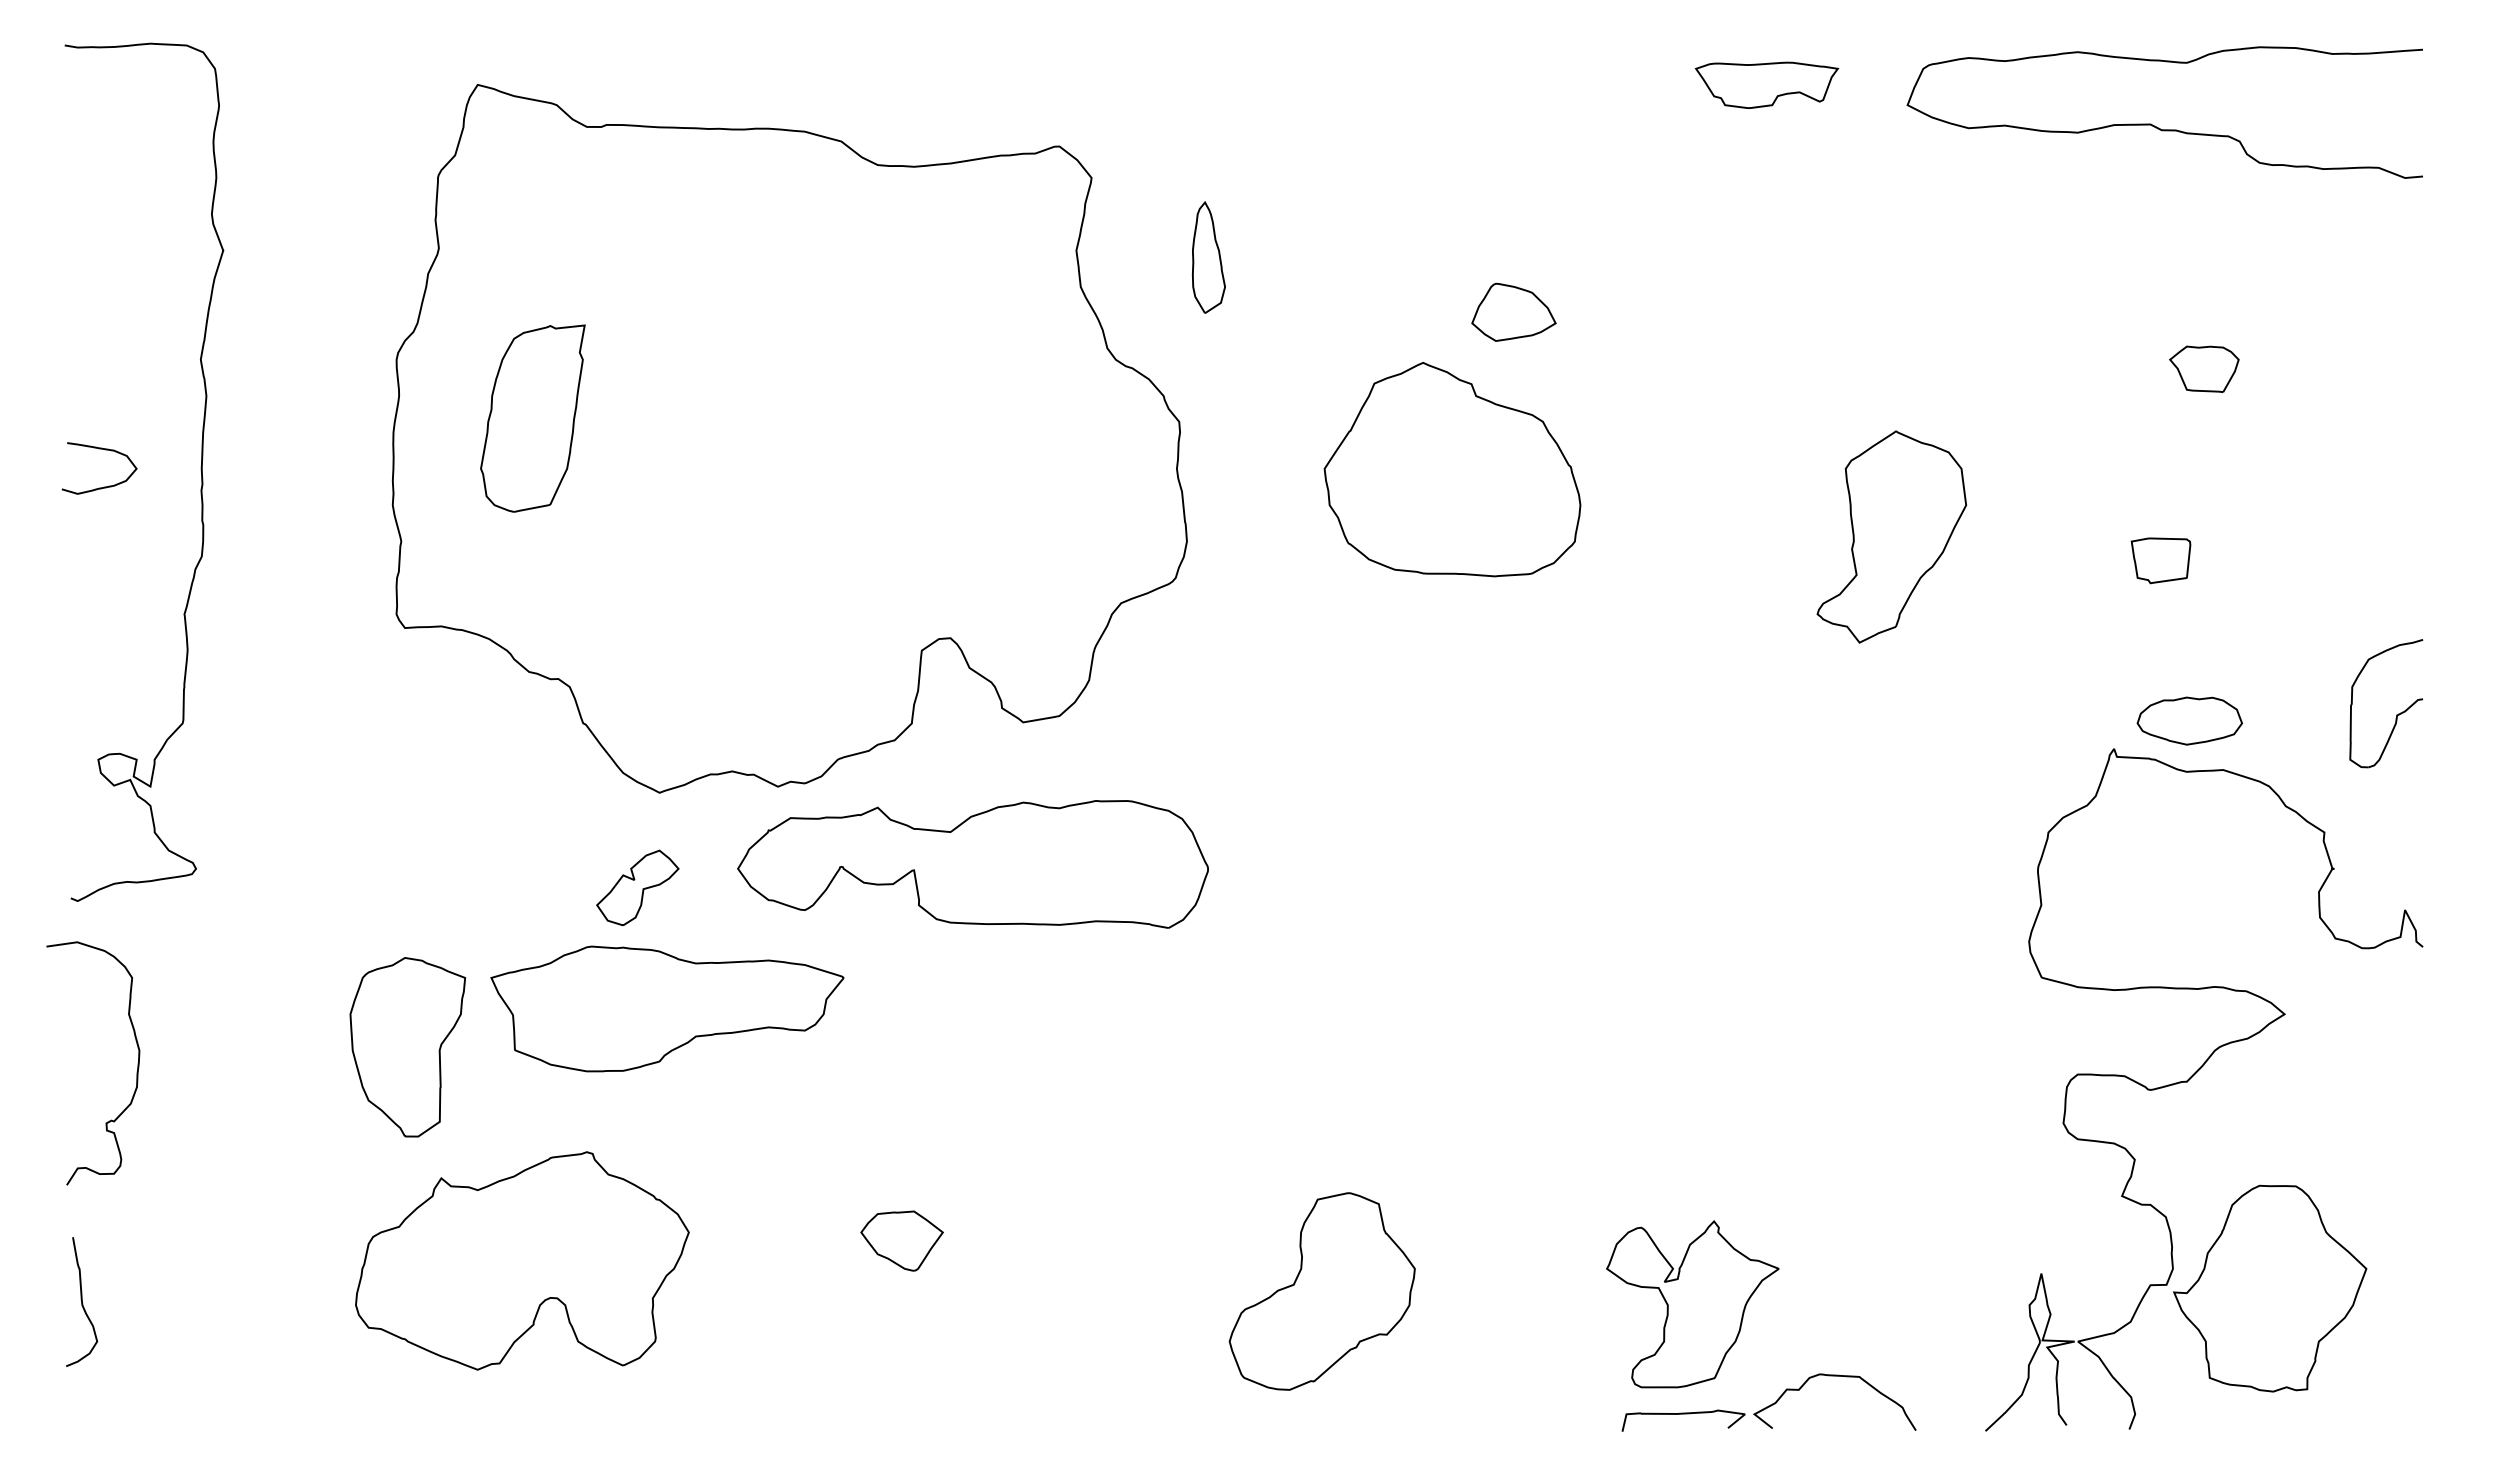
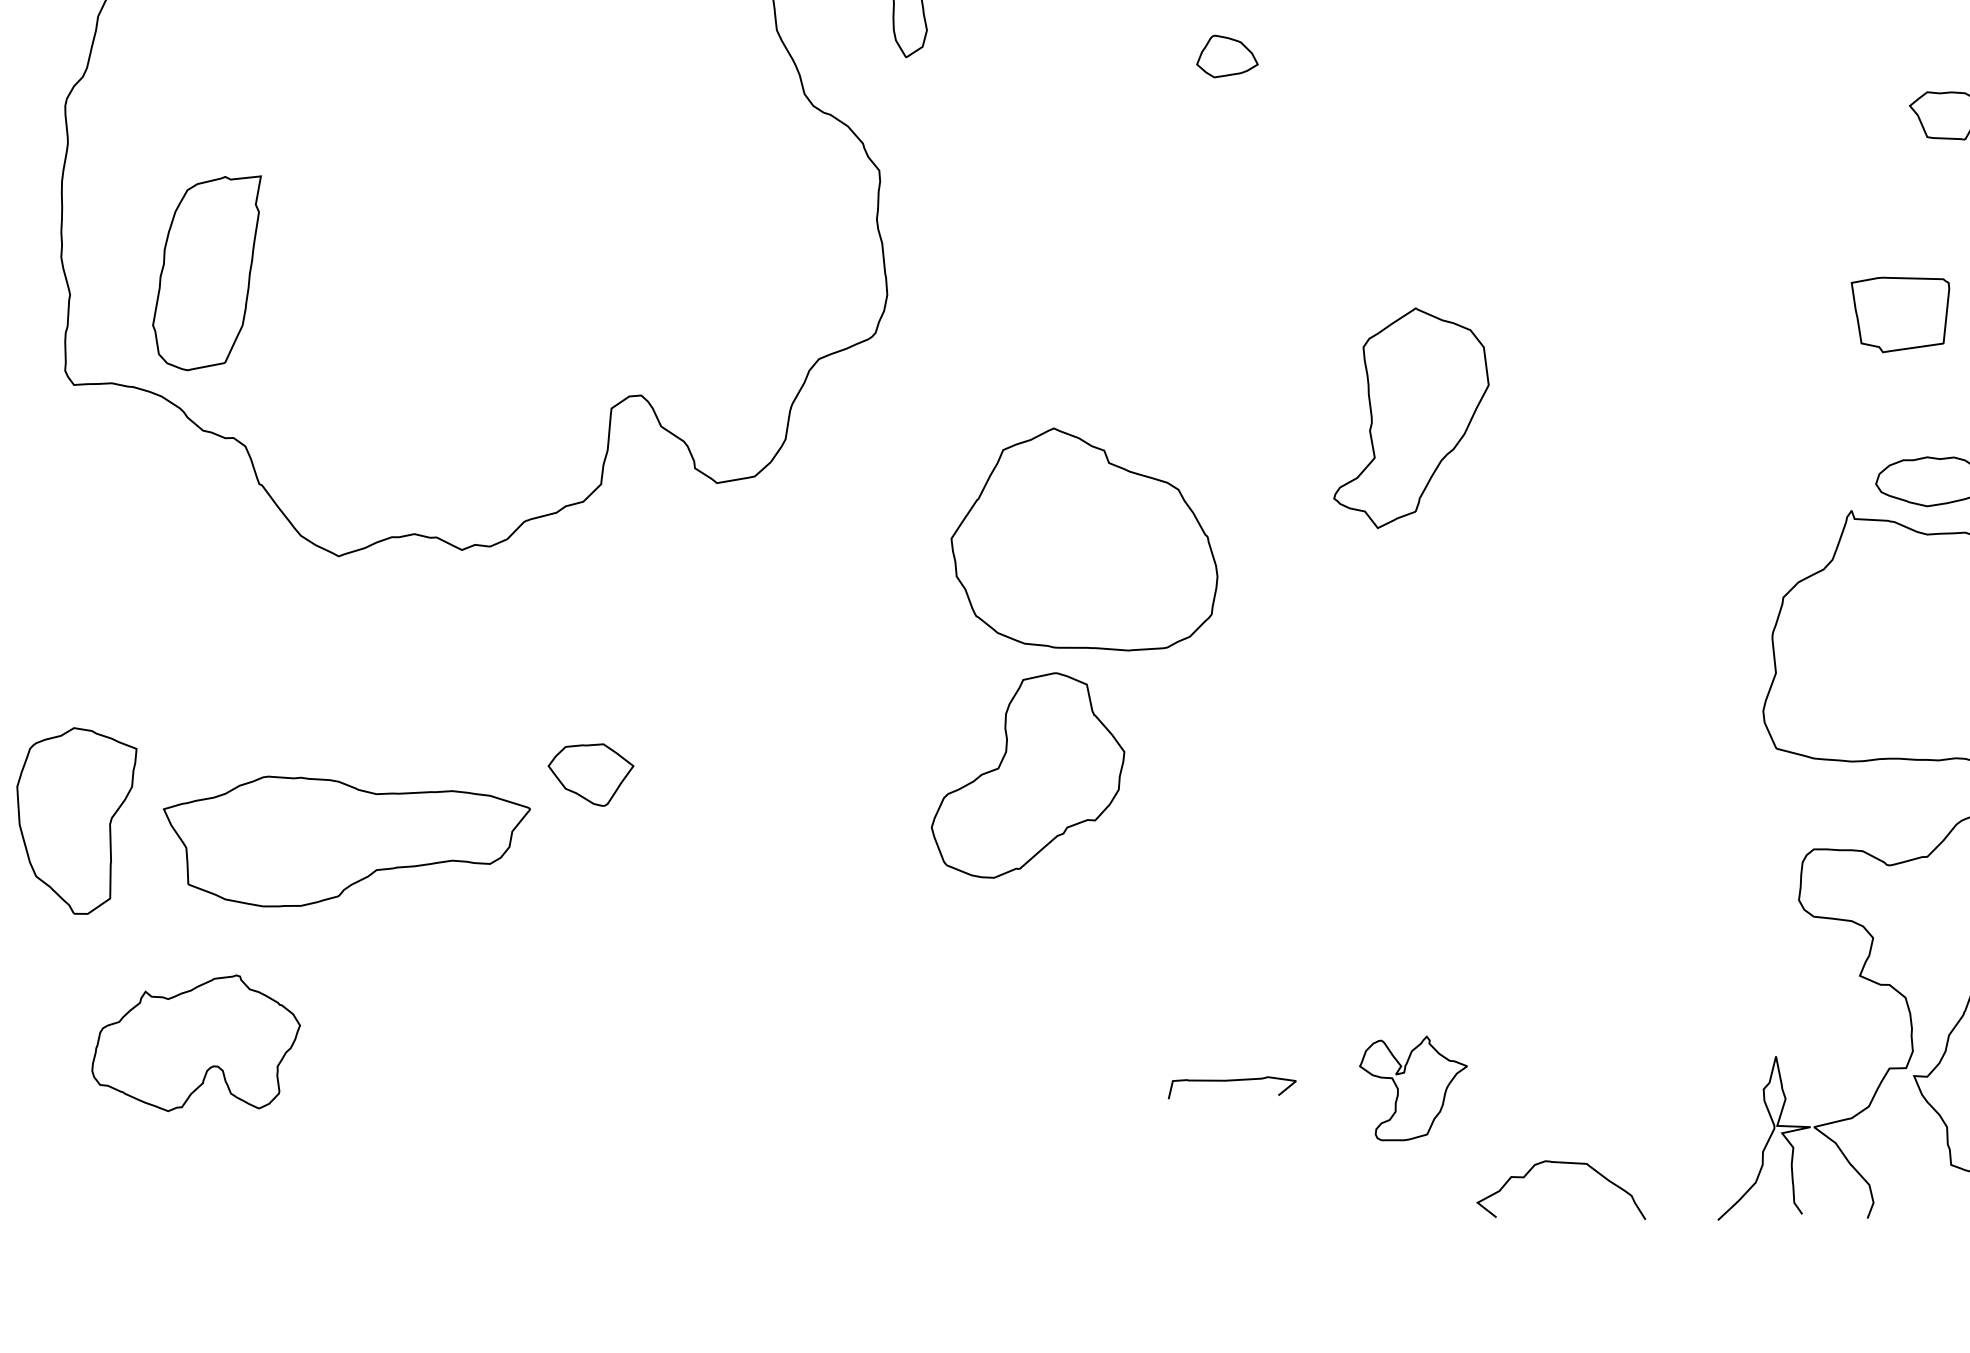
part: (1513, 311) -> (1226, 55), size x0.7
part: (532, 418) -> (206, 273), moved
part: (1452, 469) -> (1084, 539), moved
part: (1891, 536) -> (1411, 417), moved
part: (2160, 560) -> (1899, 314), size x1.6
part: (972, 864) -> (664, 630), removed
part: (637, 887) -> (315, 654), removed
part: (667, 1008) -> (347, 841), moved
part: (901, 1240) -> (590, 774), moved
part: (522, 1260) -> (196, 1042), size x0.6
part: (1321, 1291) -> (1027, 775), moved
part: (1692, 1304) -> (1413, 1088), size x0.6
curve: (1683, 1414) -> (1232, 1081), moved

